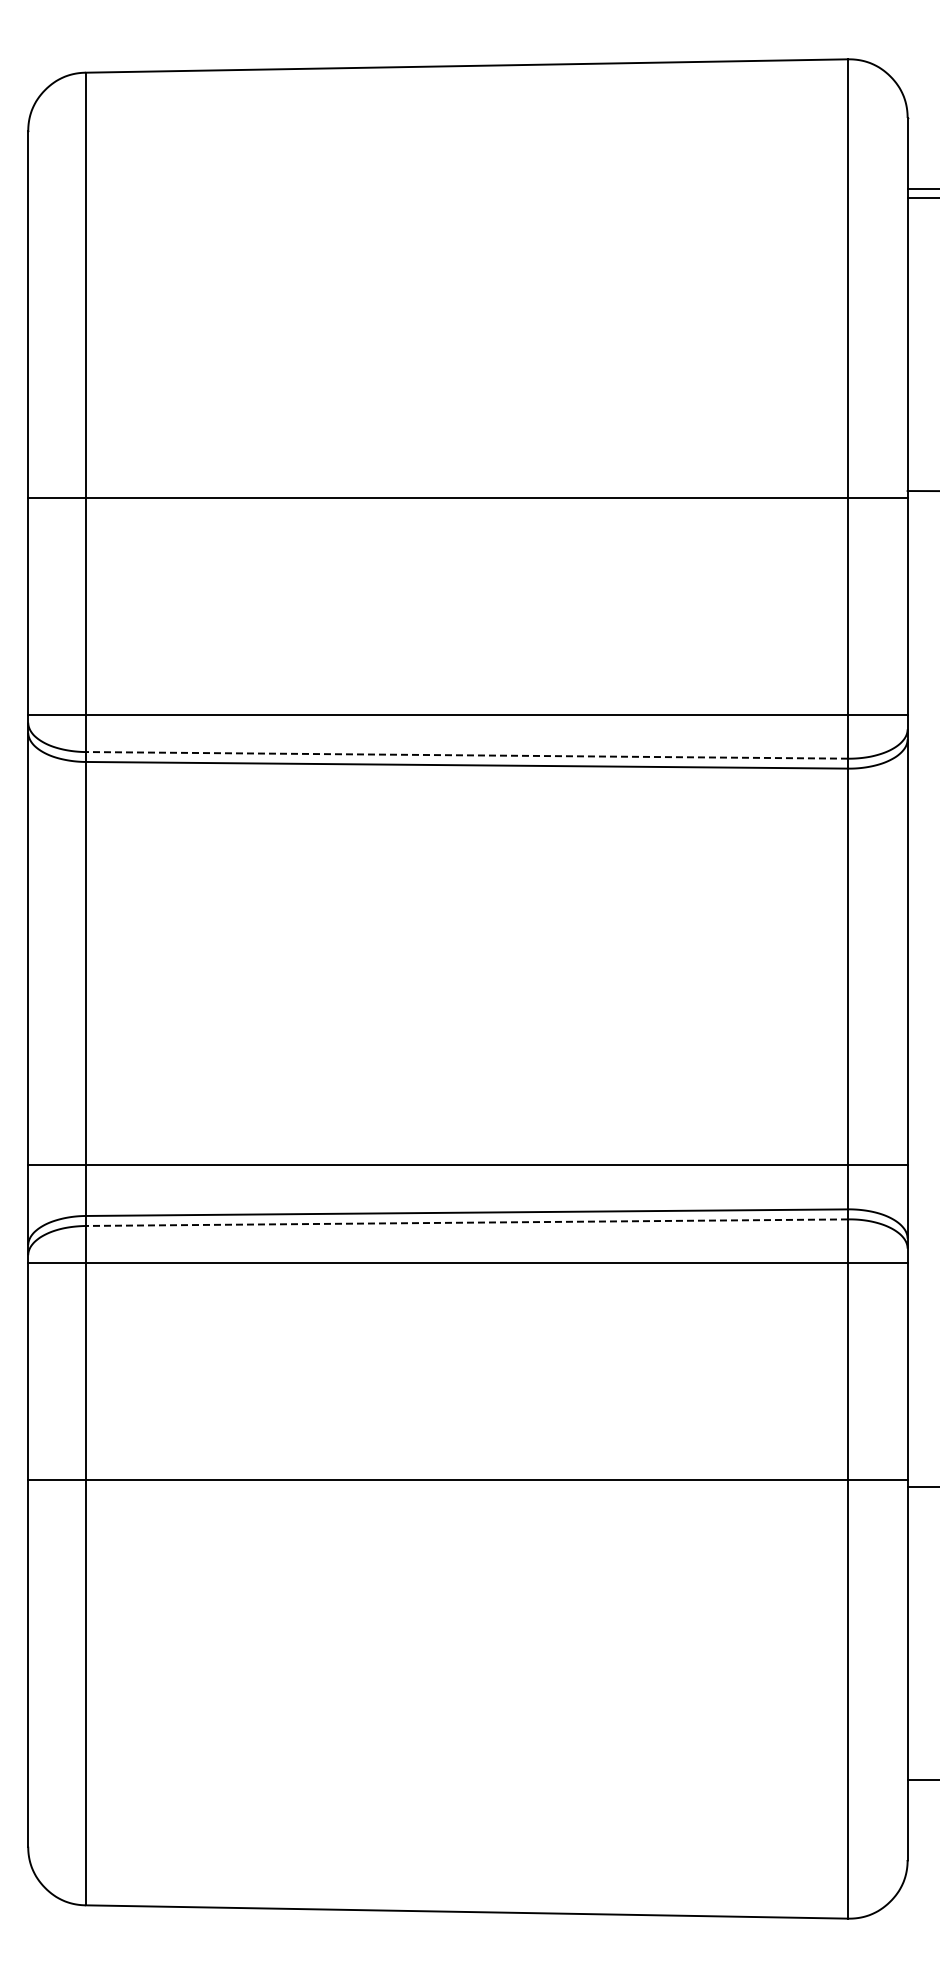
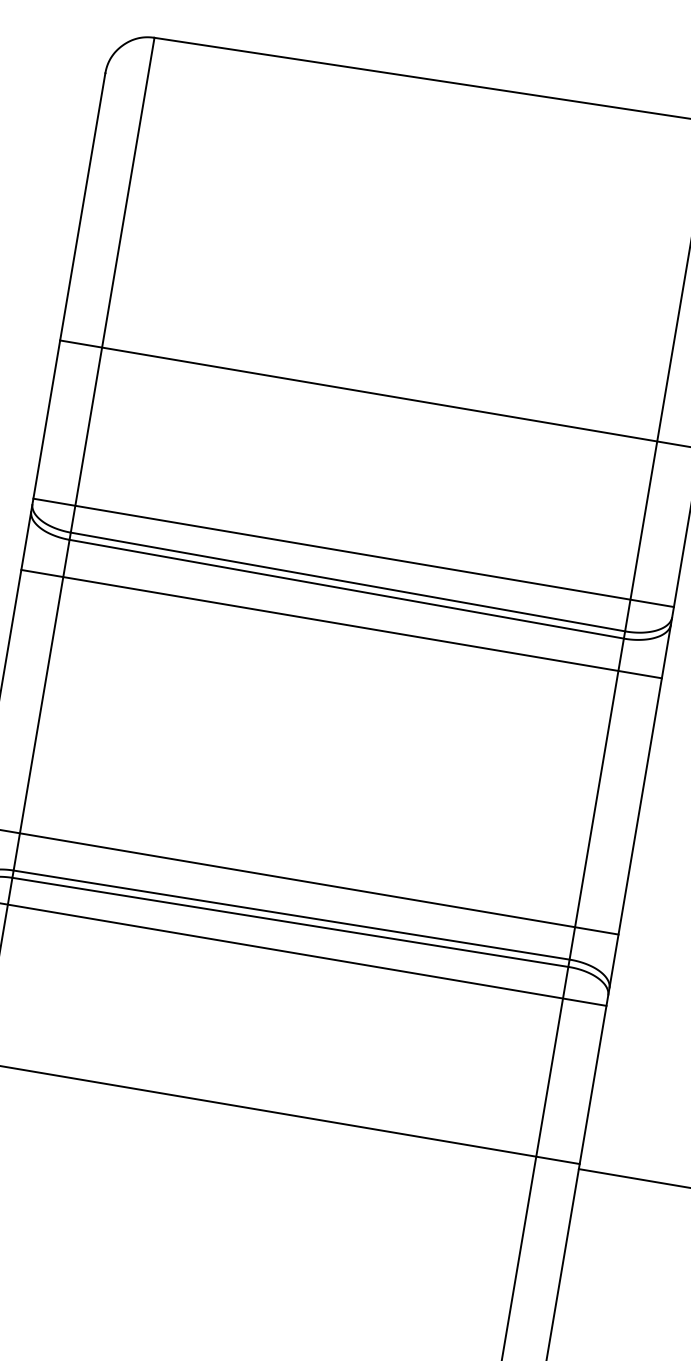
line: (466, 755) -> (347, 582), dashed -> solid
line: (467, 813) -> (341, 624), added
line: (466, 1222) -> (290, 922), dashed -> solid

